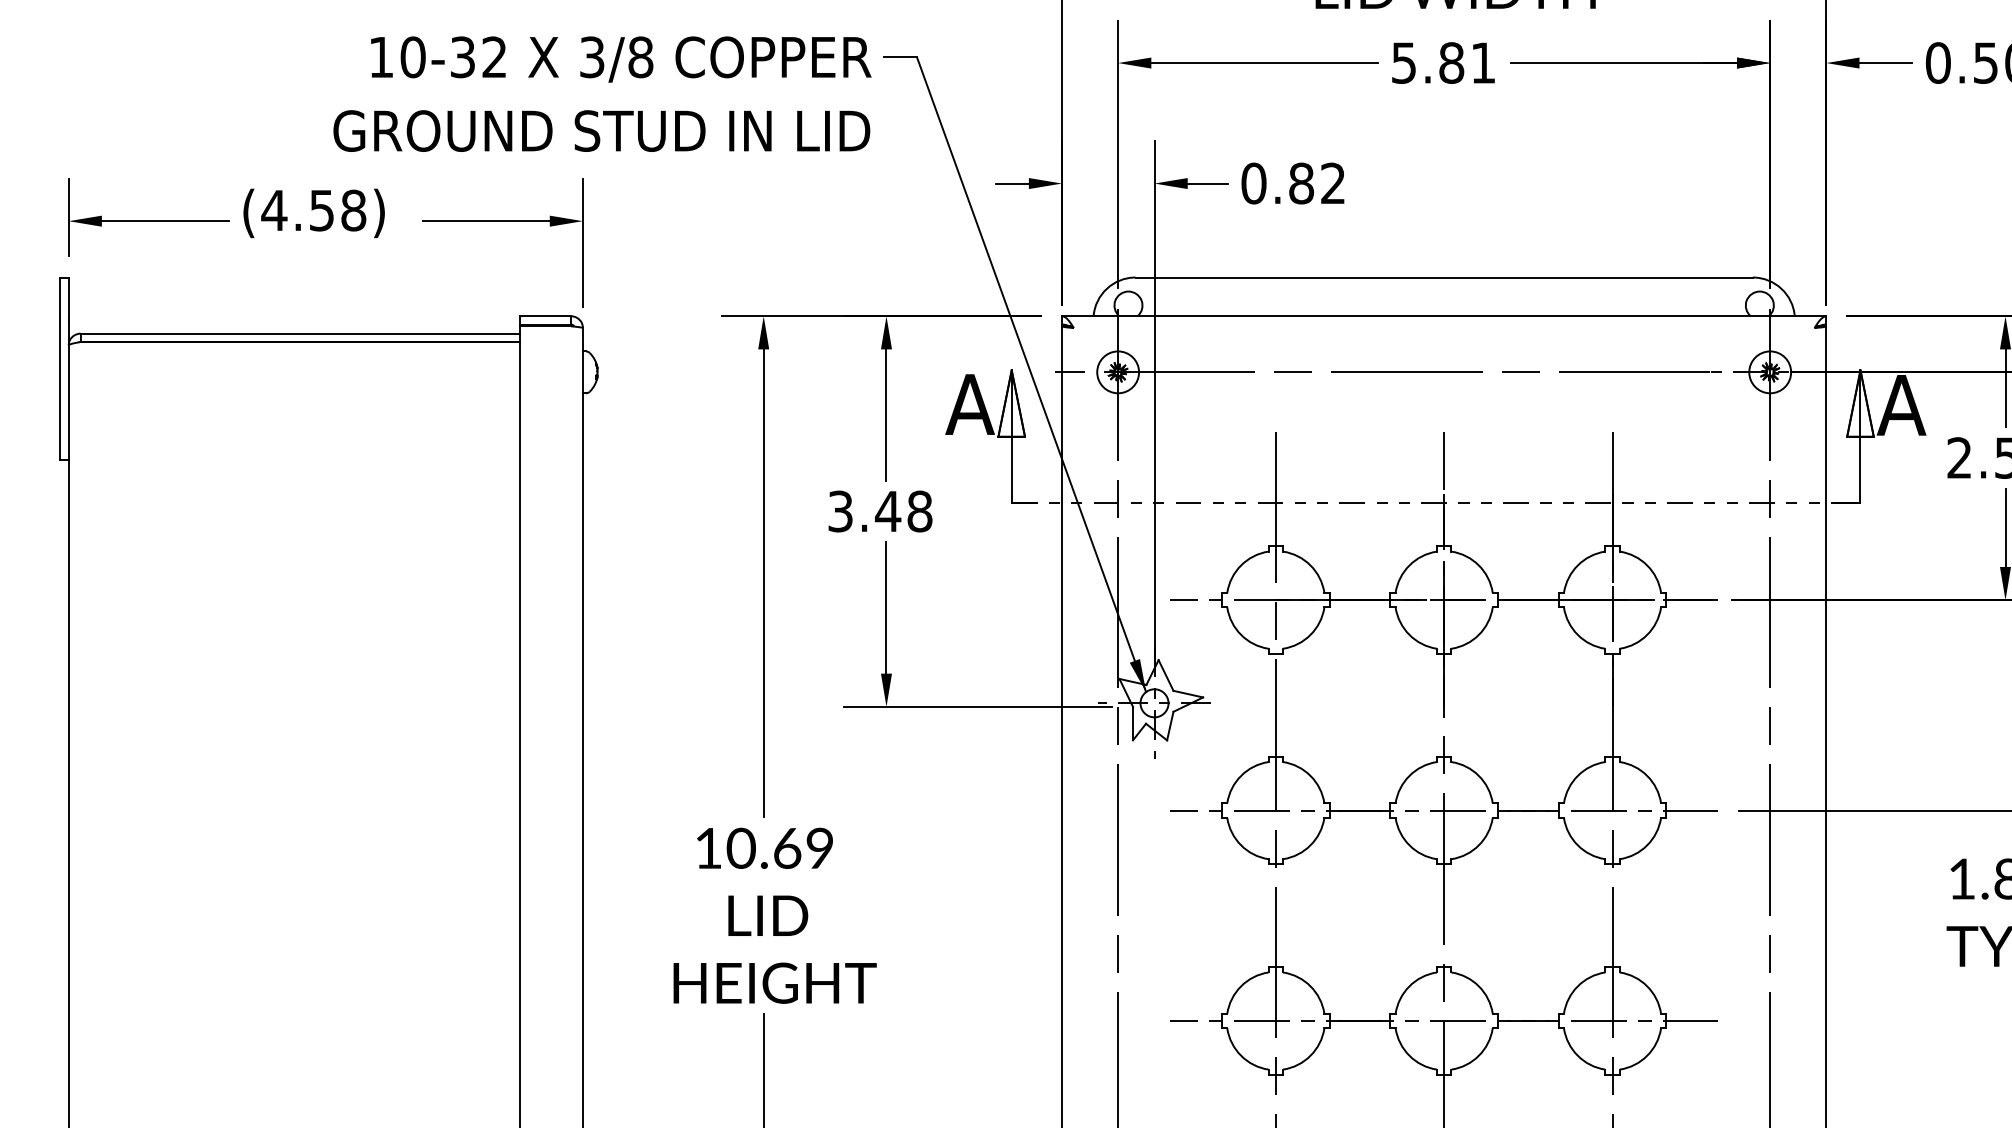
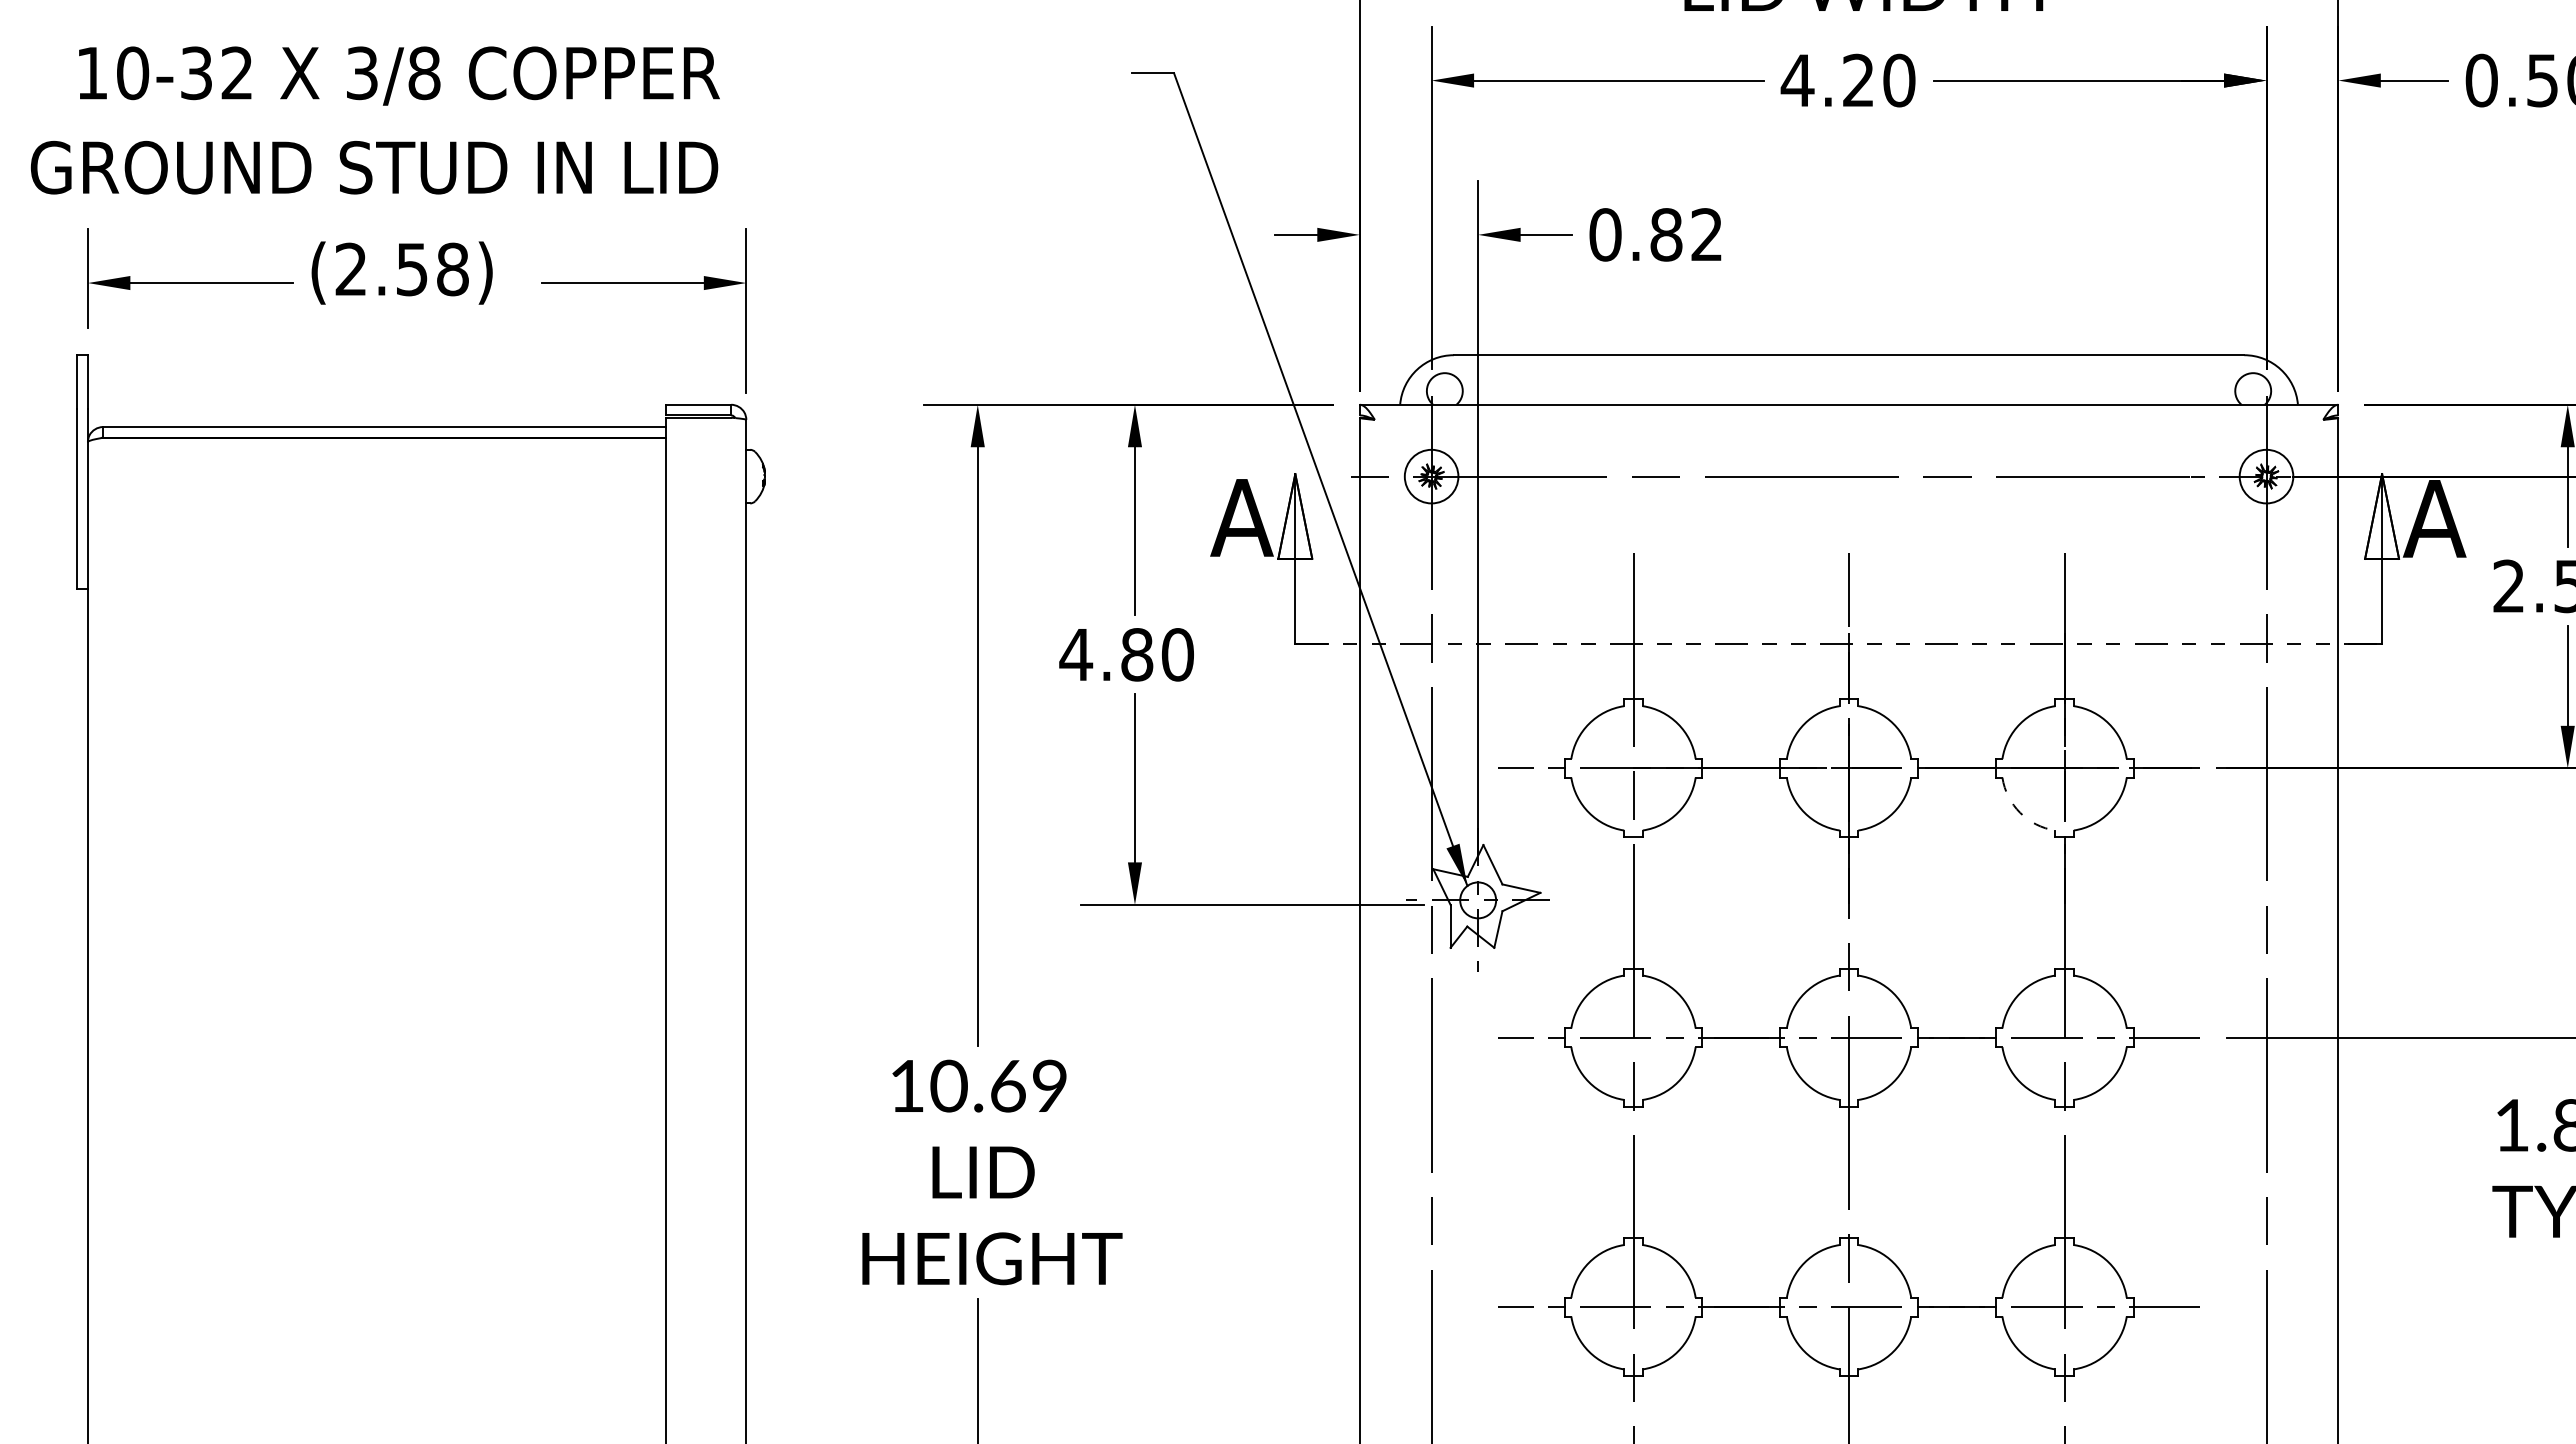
text: (1442, 62) -> (1847, 80), 5.81 -> 4.20
text: (601, 94) -> (374, 120), moved
text: (274, 209) -> (351, 268), (4.58) -> (2.58)
text: (879, 511) -> (1126, 654), 3.48 -> 4.80
arc: (1578, 634) -> (2020, 812), solid -> dashed

